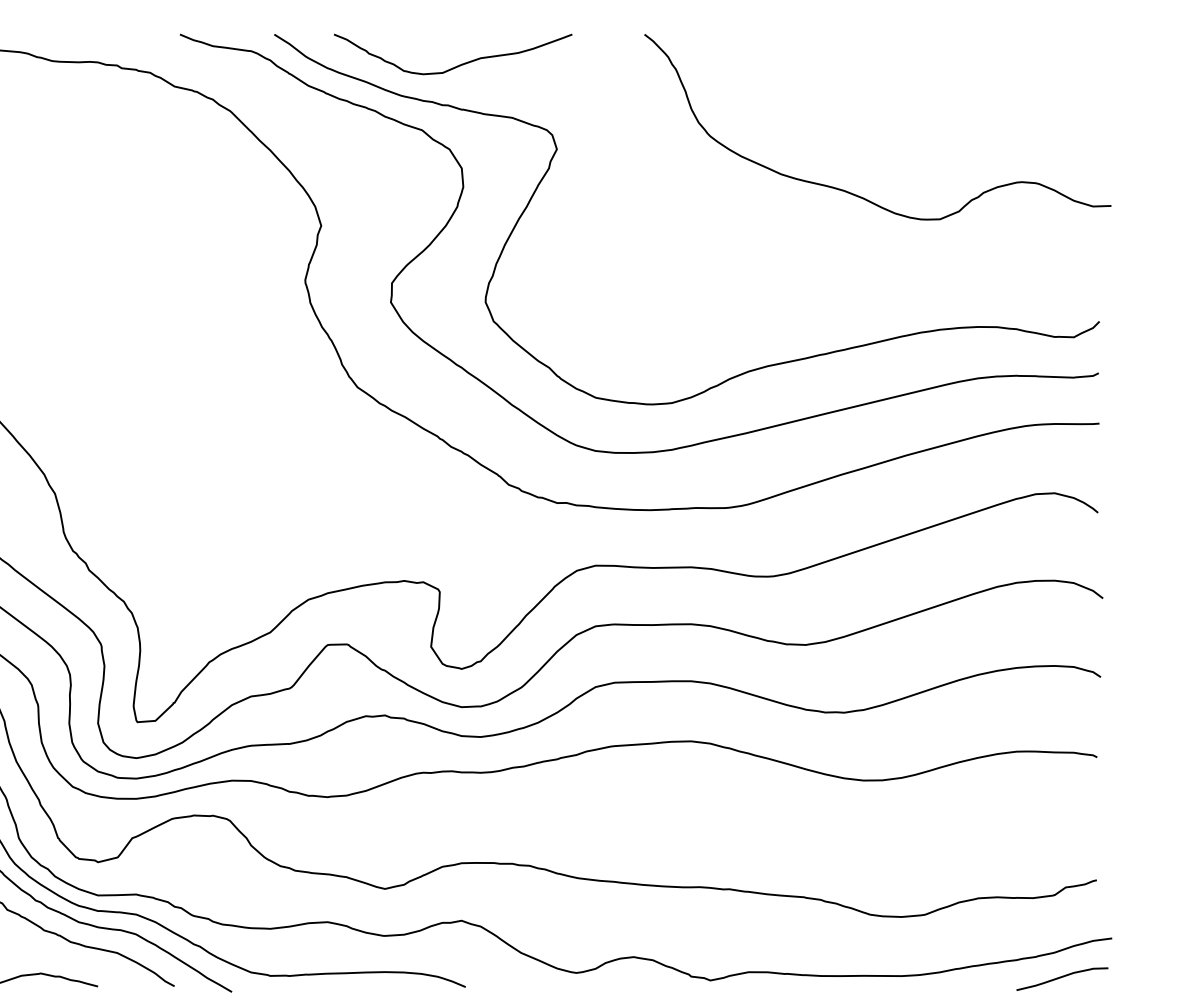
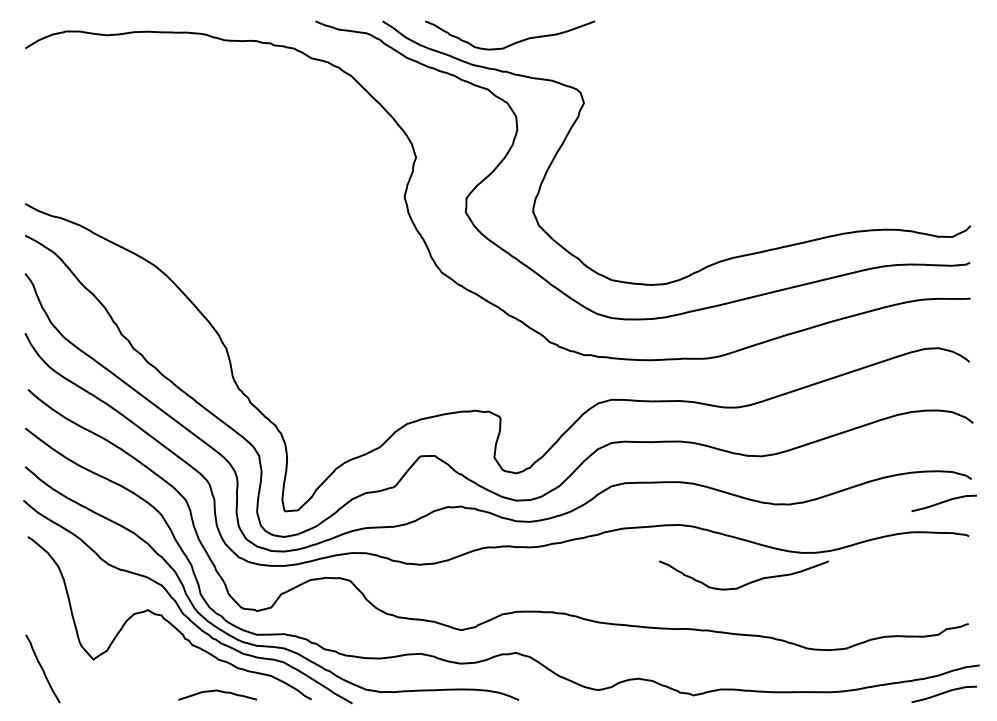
curve: (855, 193) -> (796, 134), removed
curve: (1061, 709) -> (943, 502), added
curve: (783, 823) -> (745, 583), added

